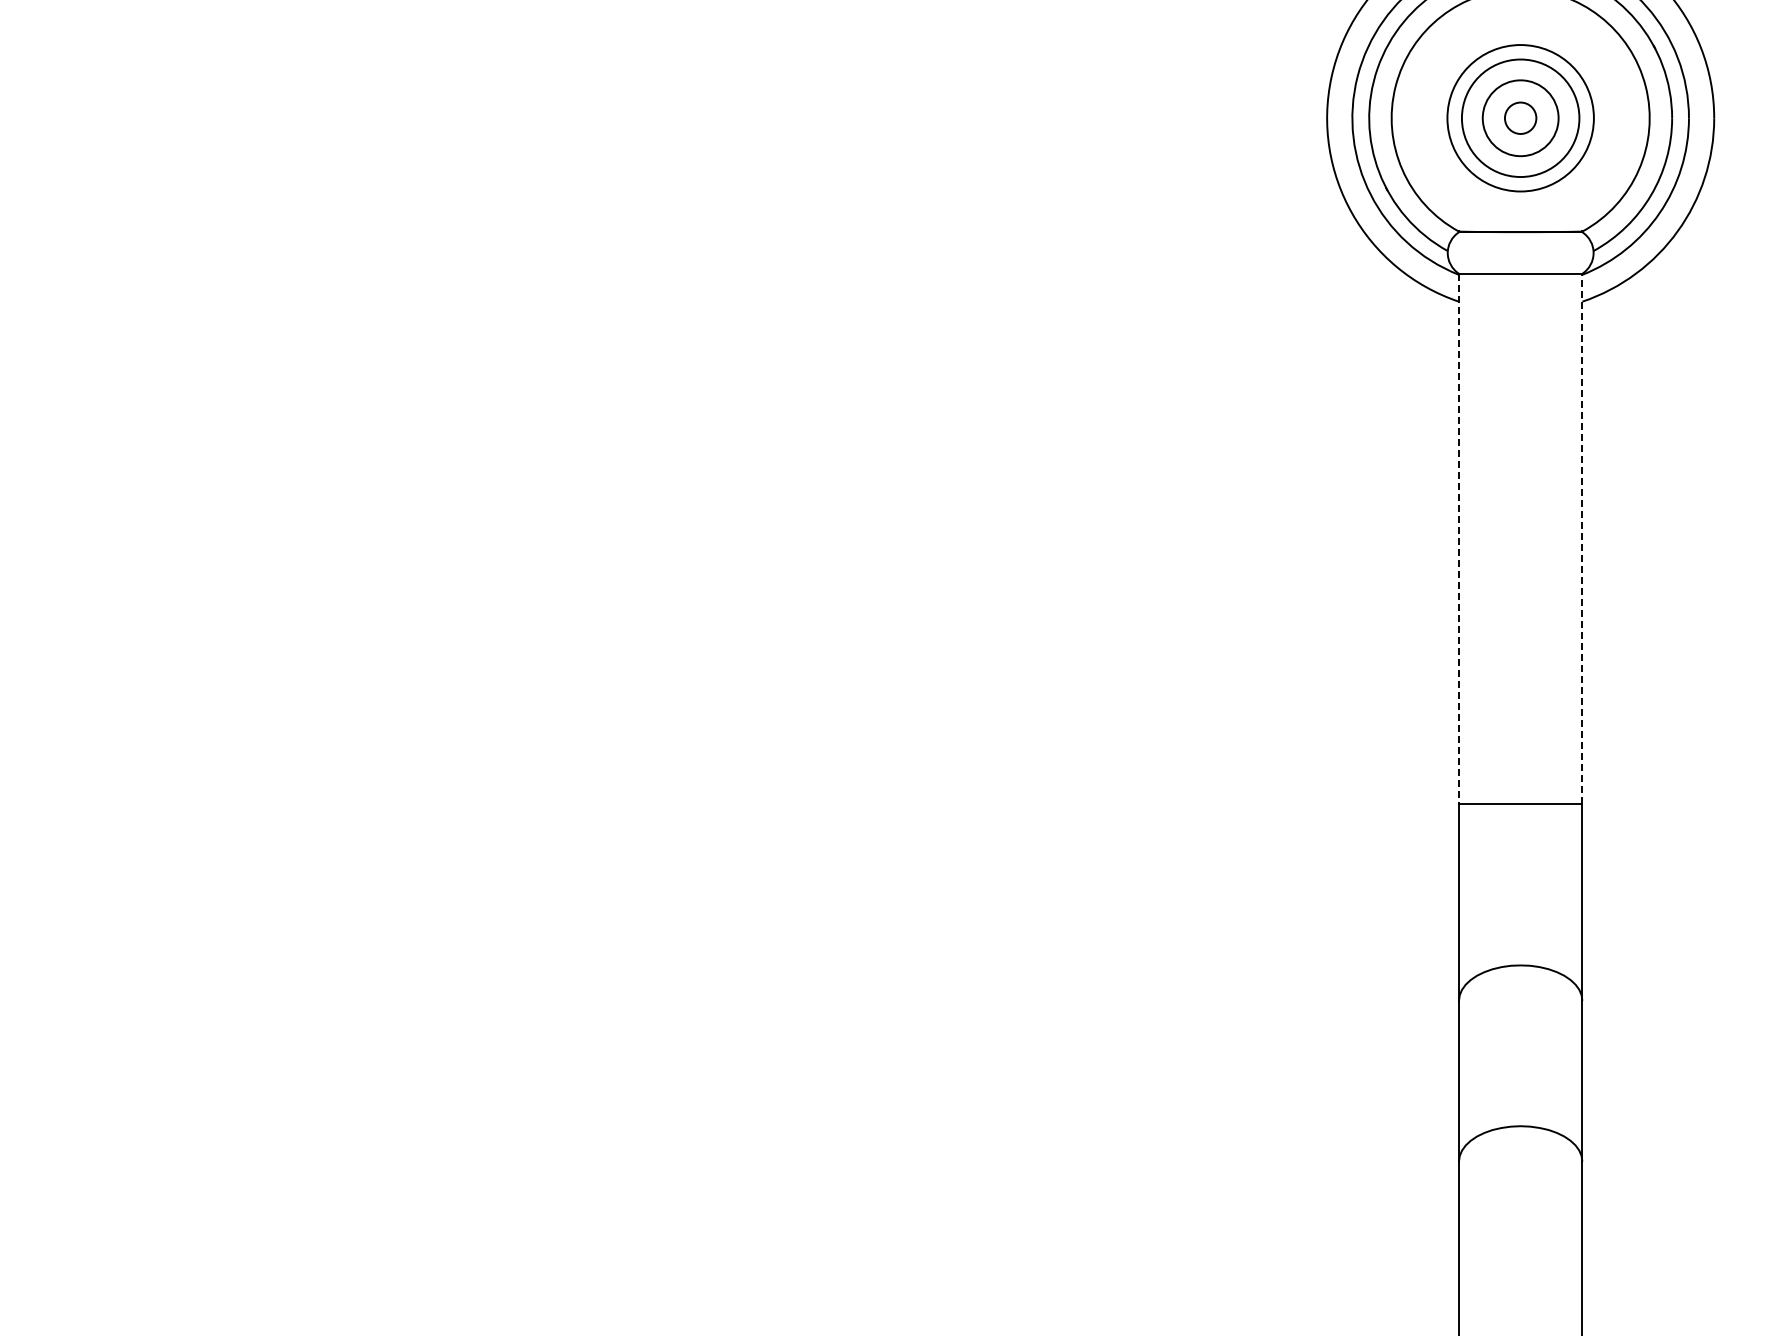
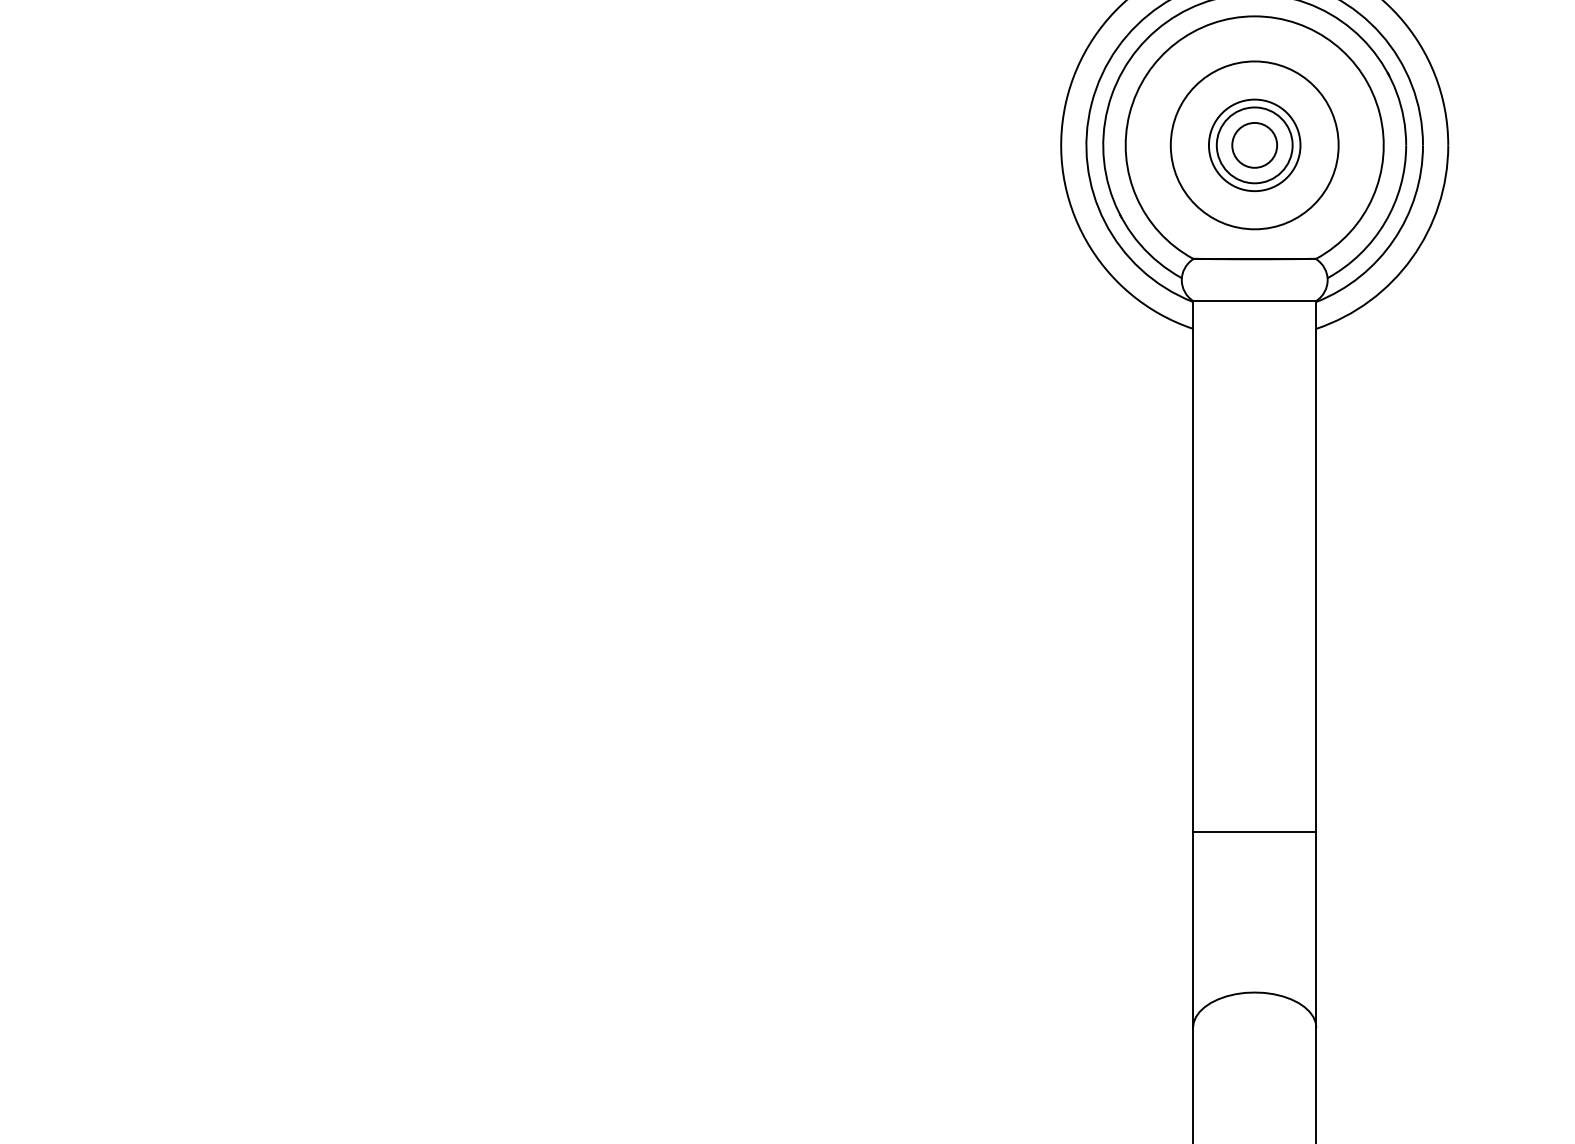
circle: (1520, 117) -> (1254, 144), size x1.43
circle: (1520, 118) -> (1254, 145), size x0.62
circle: (1520, 118) -> (1254, 145), size x1.43
line: (1582, 538) -> (1316, 565), dashed -> solid
line: (1458, 539) -> (1192, 566), dashed -> solid

